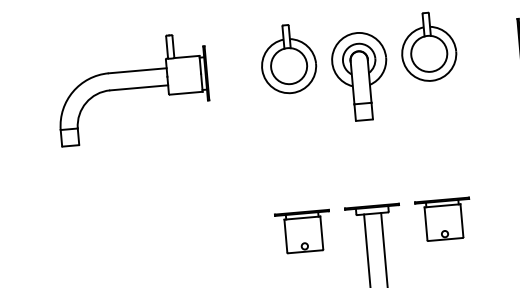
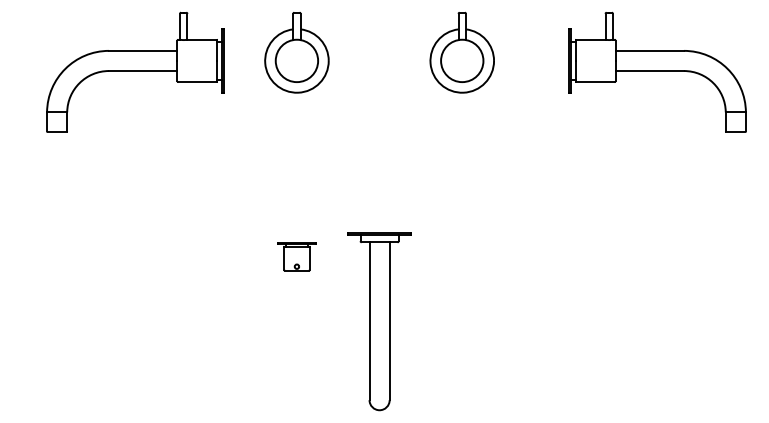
part: (360, 76) -> (379, 80), removed
part: (132, 88) -> (135, 71), moved
part: (443, 219) -> (461, 256), removed
part: (303, 231) -> (296, 256), size x0.6

